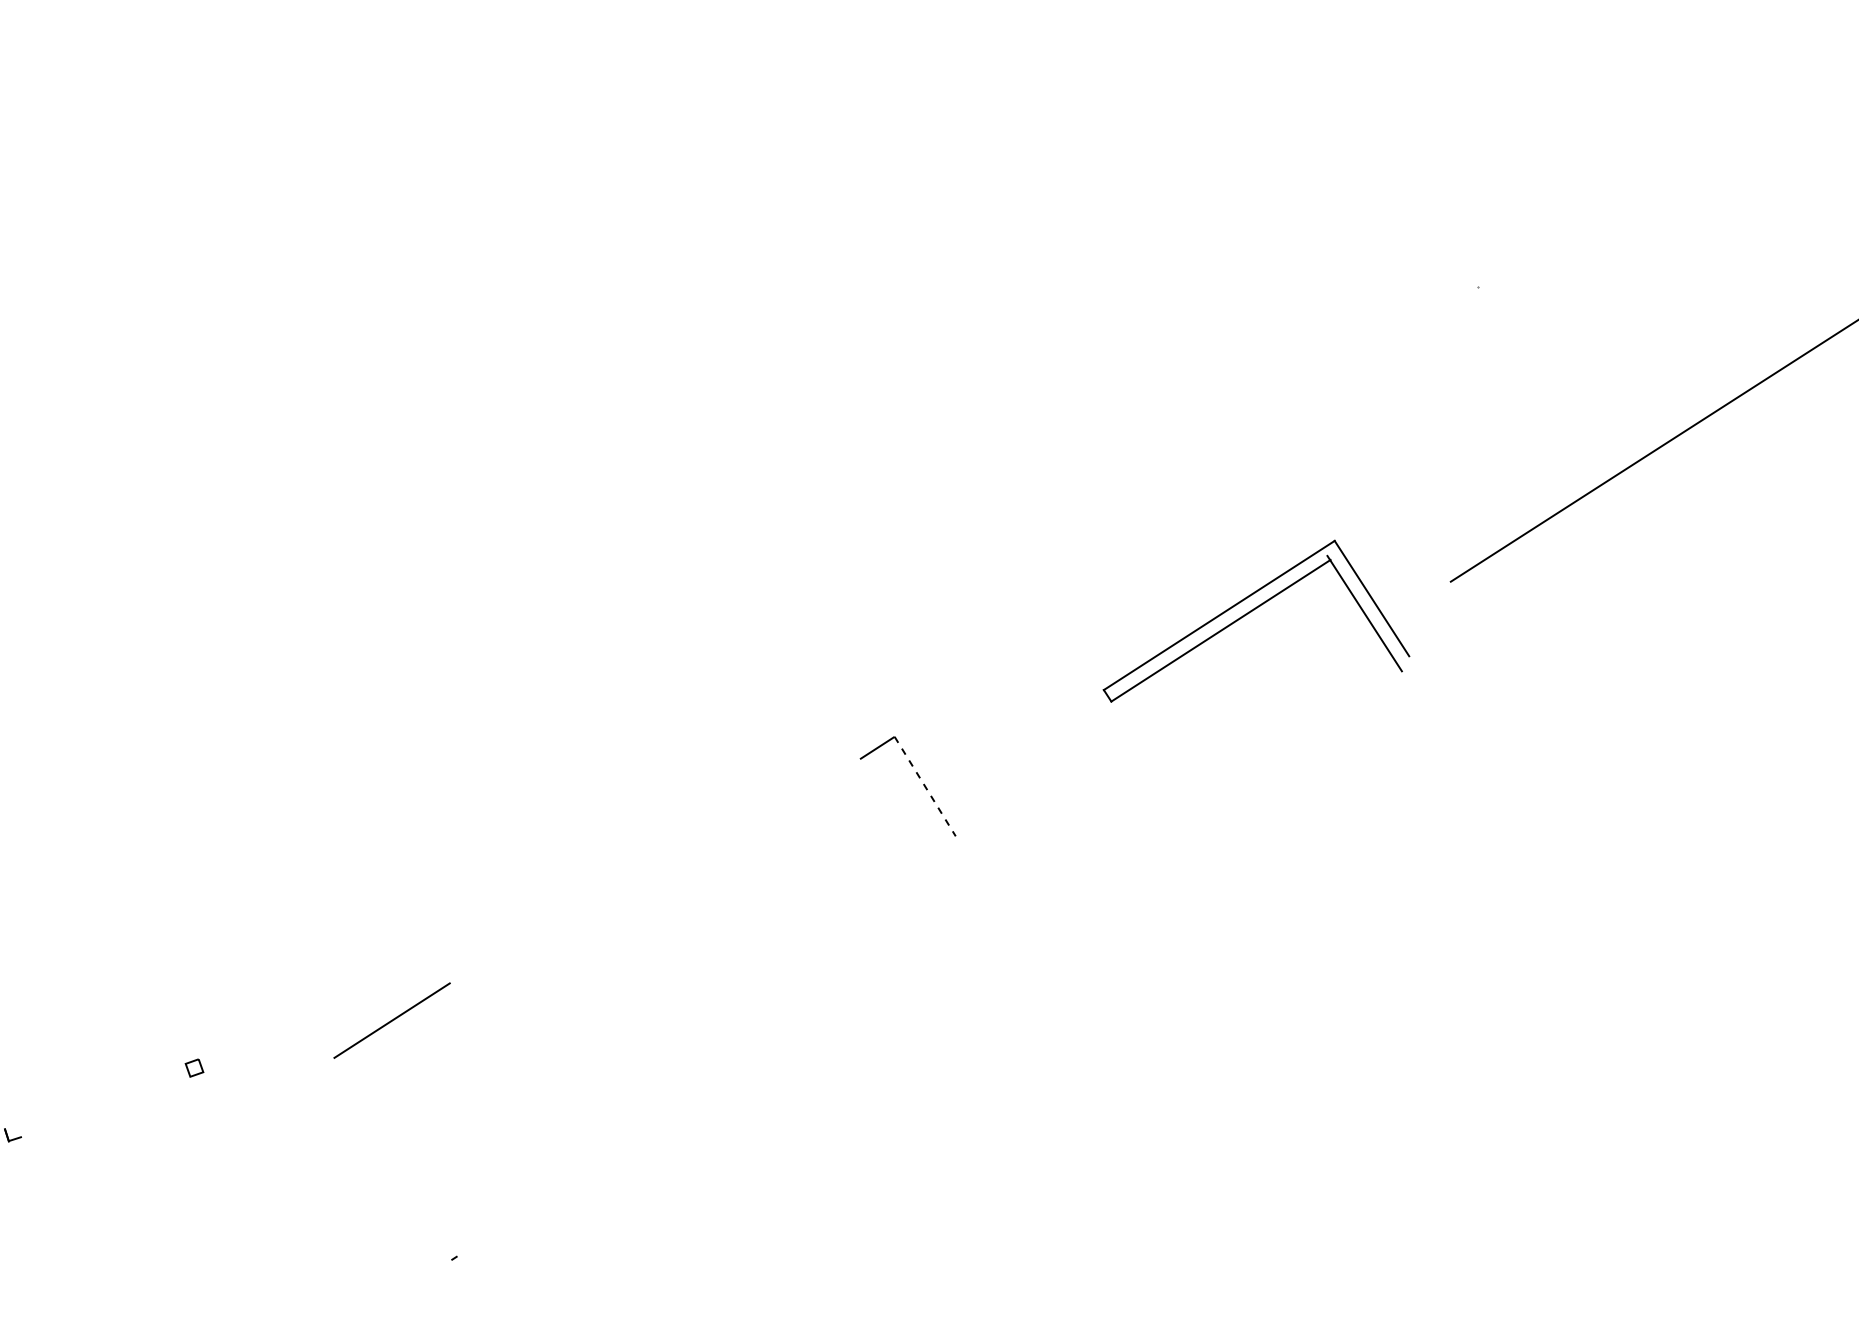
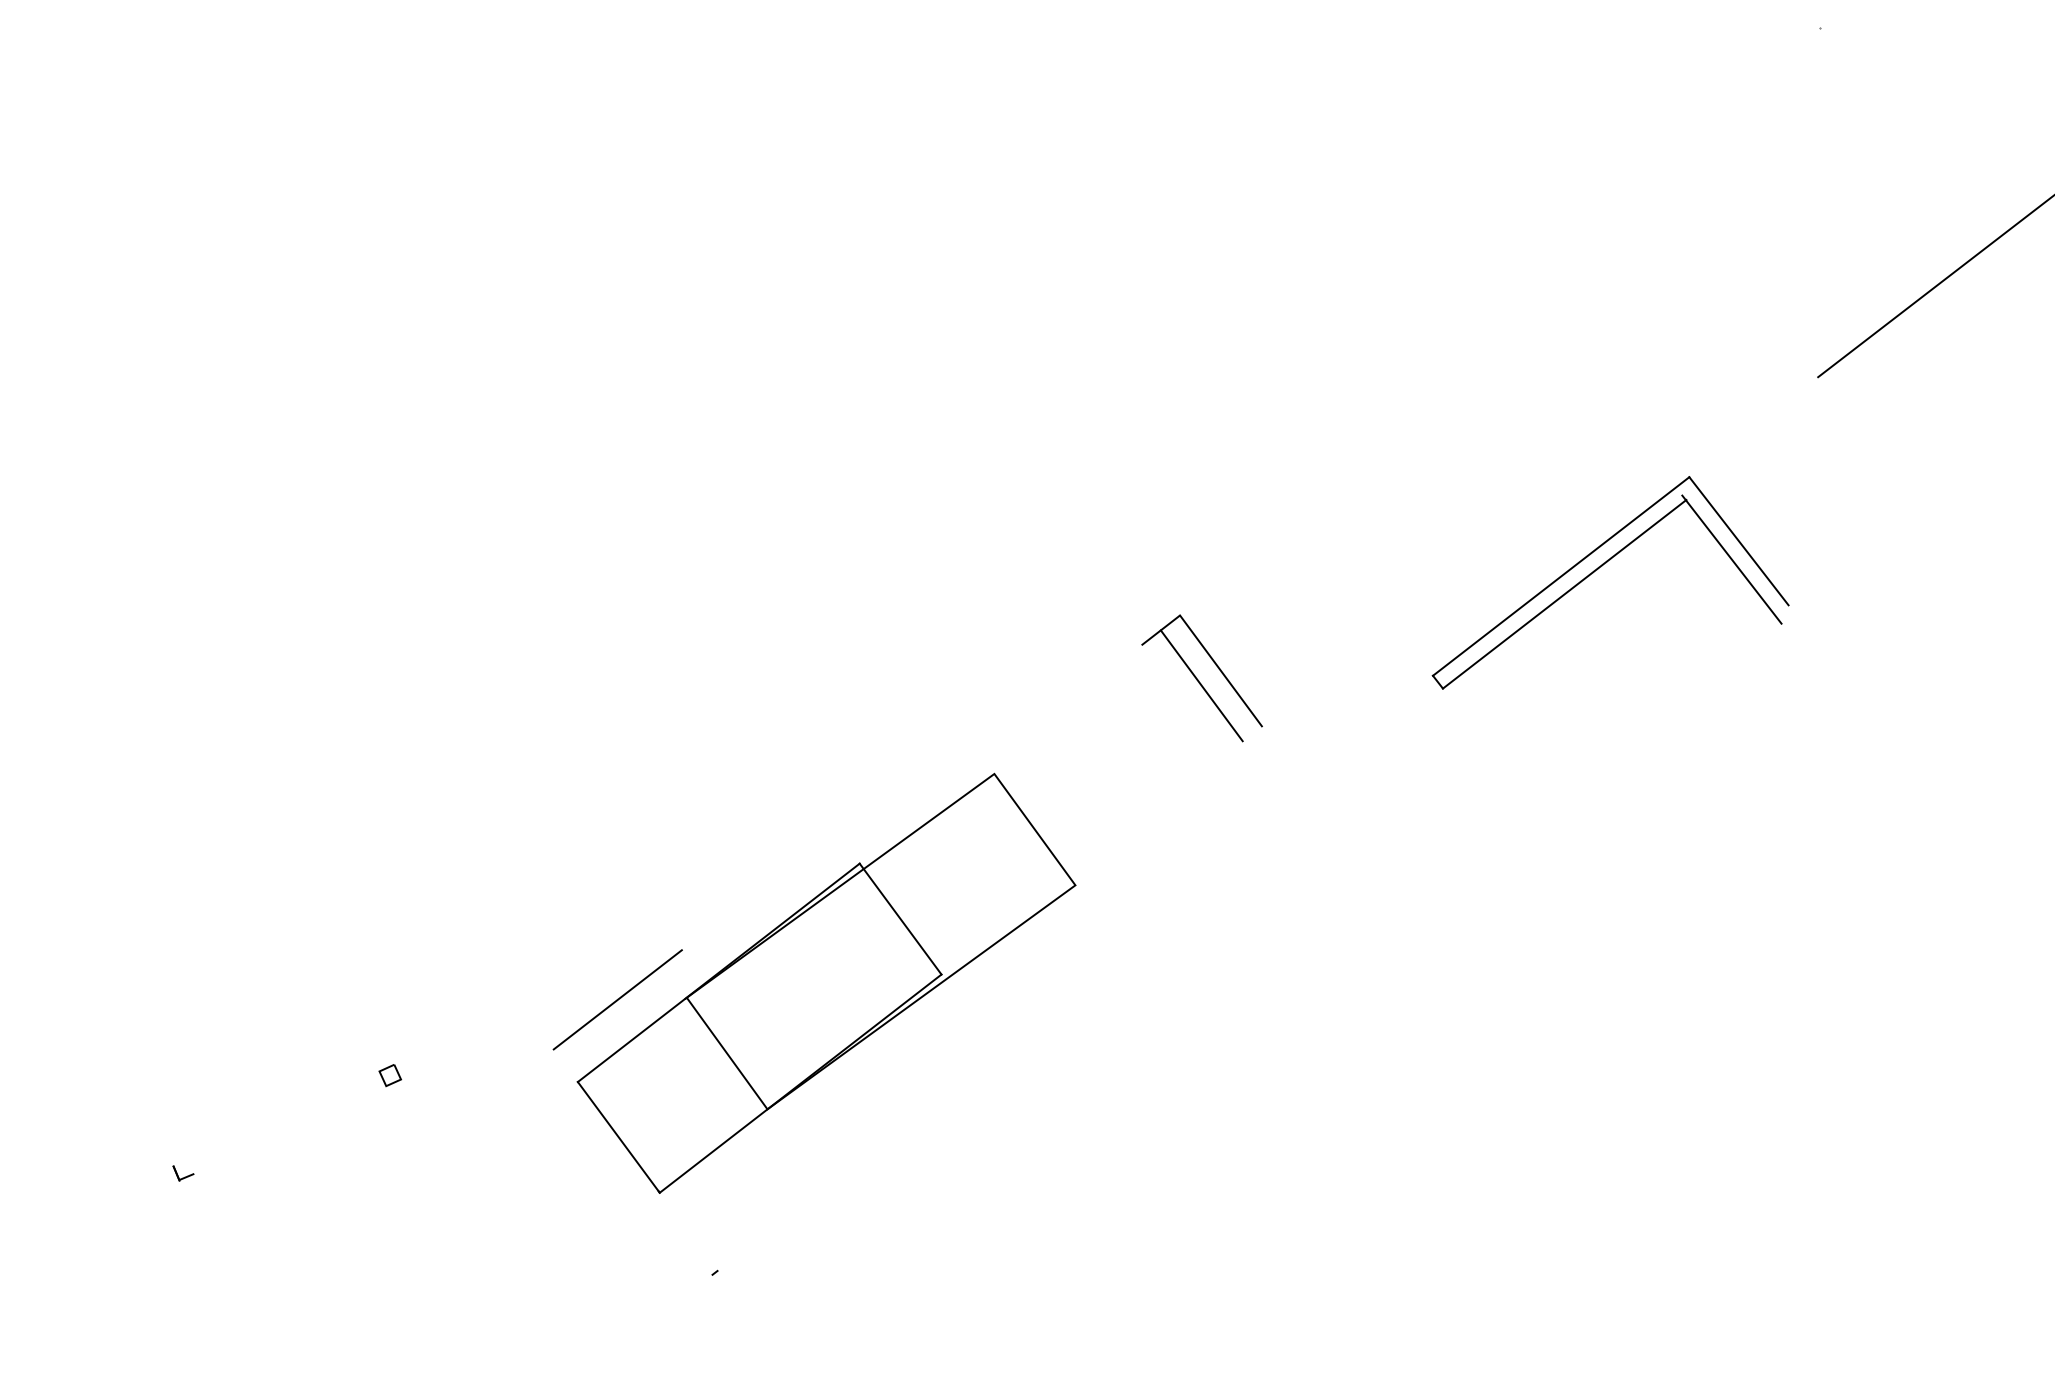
part: (1251, 612) -> (1598, 569), moved
line: (925, 787) -> (1221, 671), dashed -> solid
line: (907, 797) -> (1201, 685), added
part: (569, 1021) -> (826, 982), added

